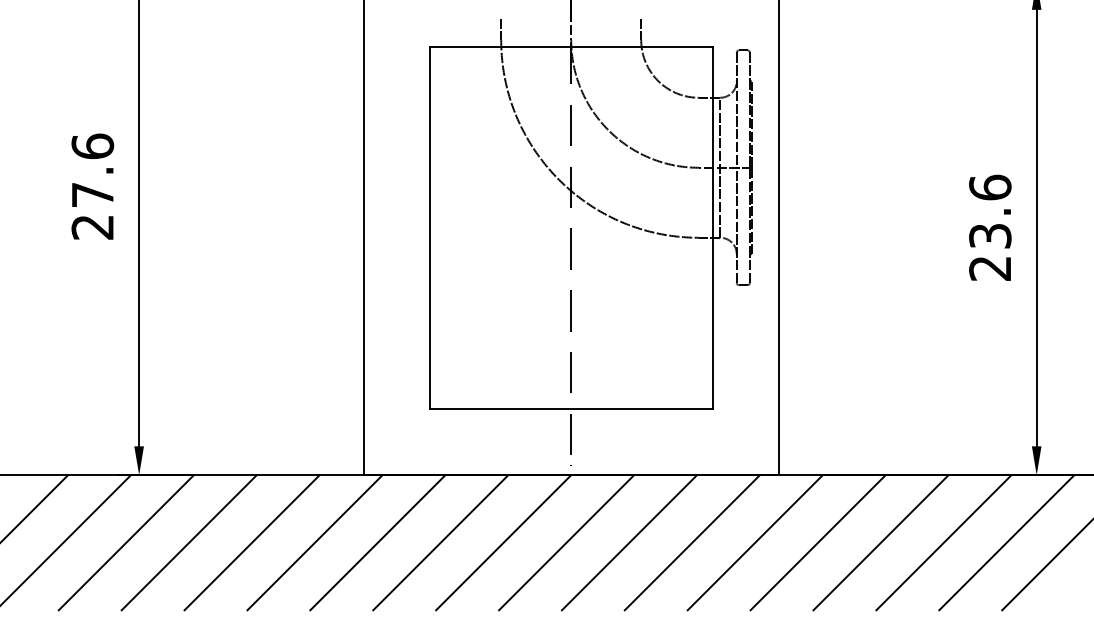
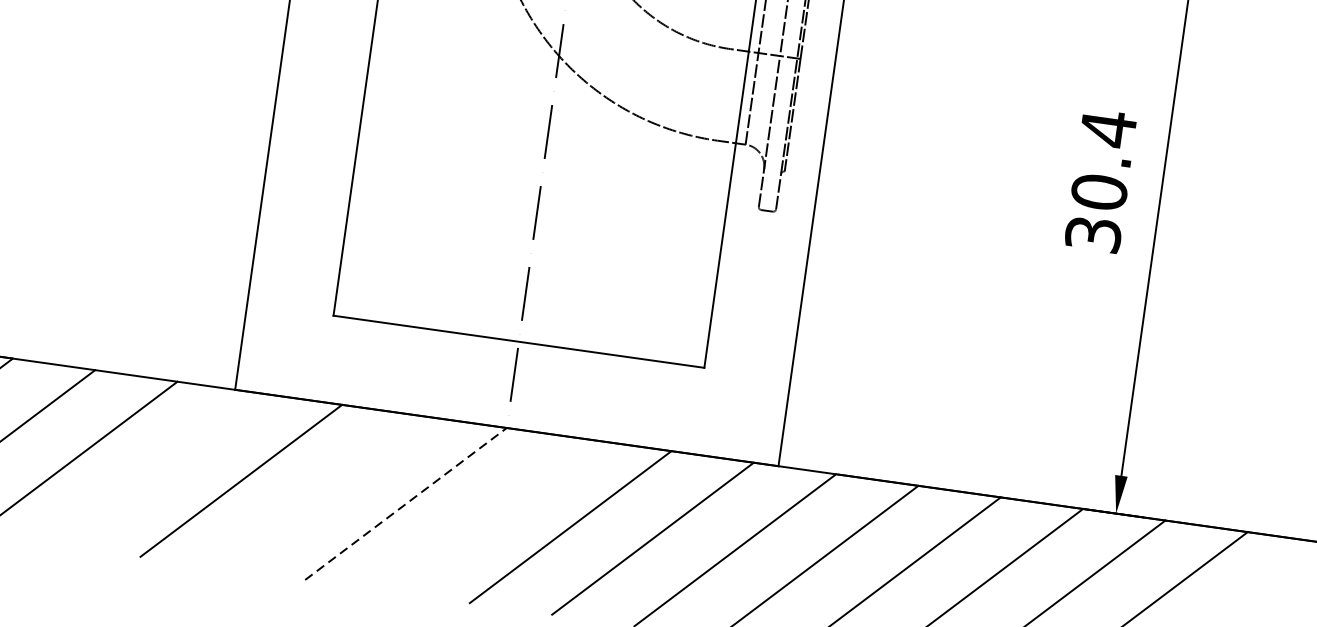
text: (990, 227) -> (1101, 180), 23.6 -> 30.4
line: (314, 542) -> (158, 468), removed
line: (440, 542) -> (323, 492), removed
line: (503, 542) -> (405, 503), solid -> dashed
line: (566, 542) -> (488, 515), removed

